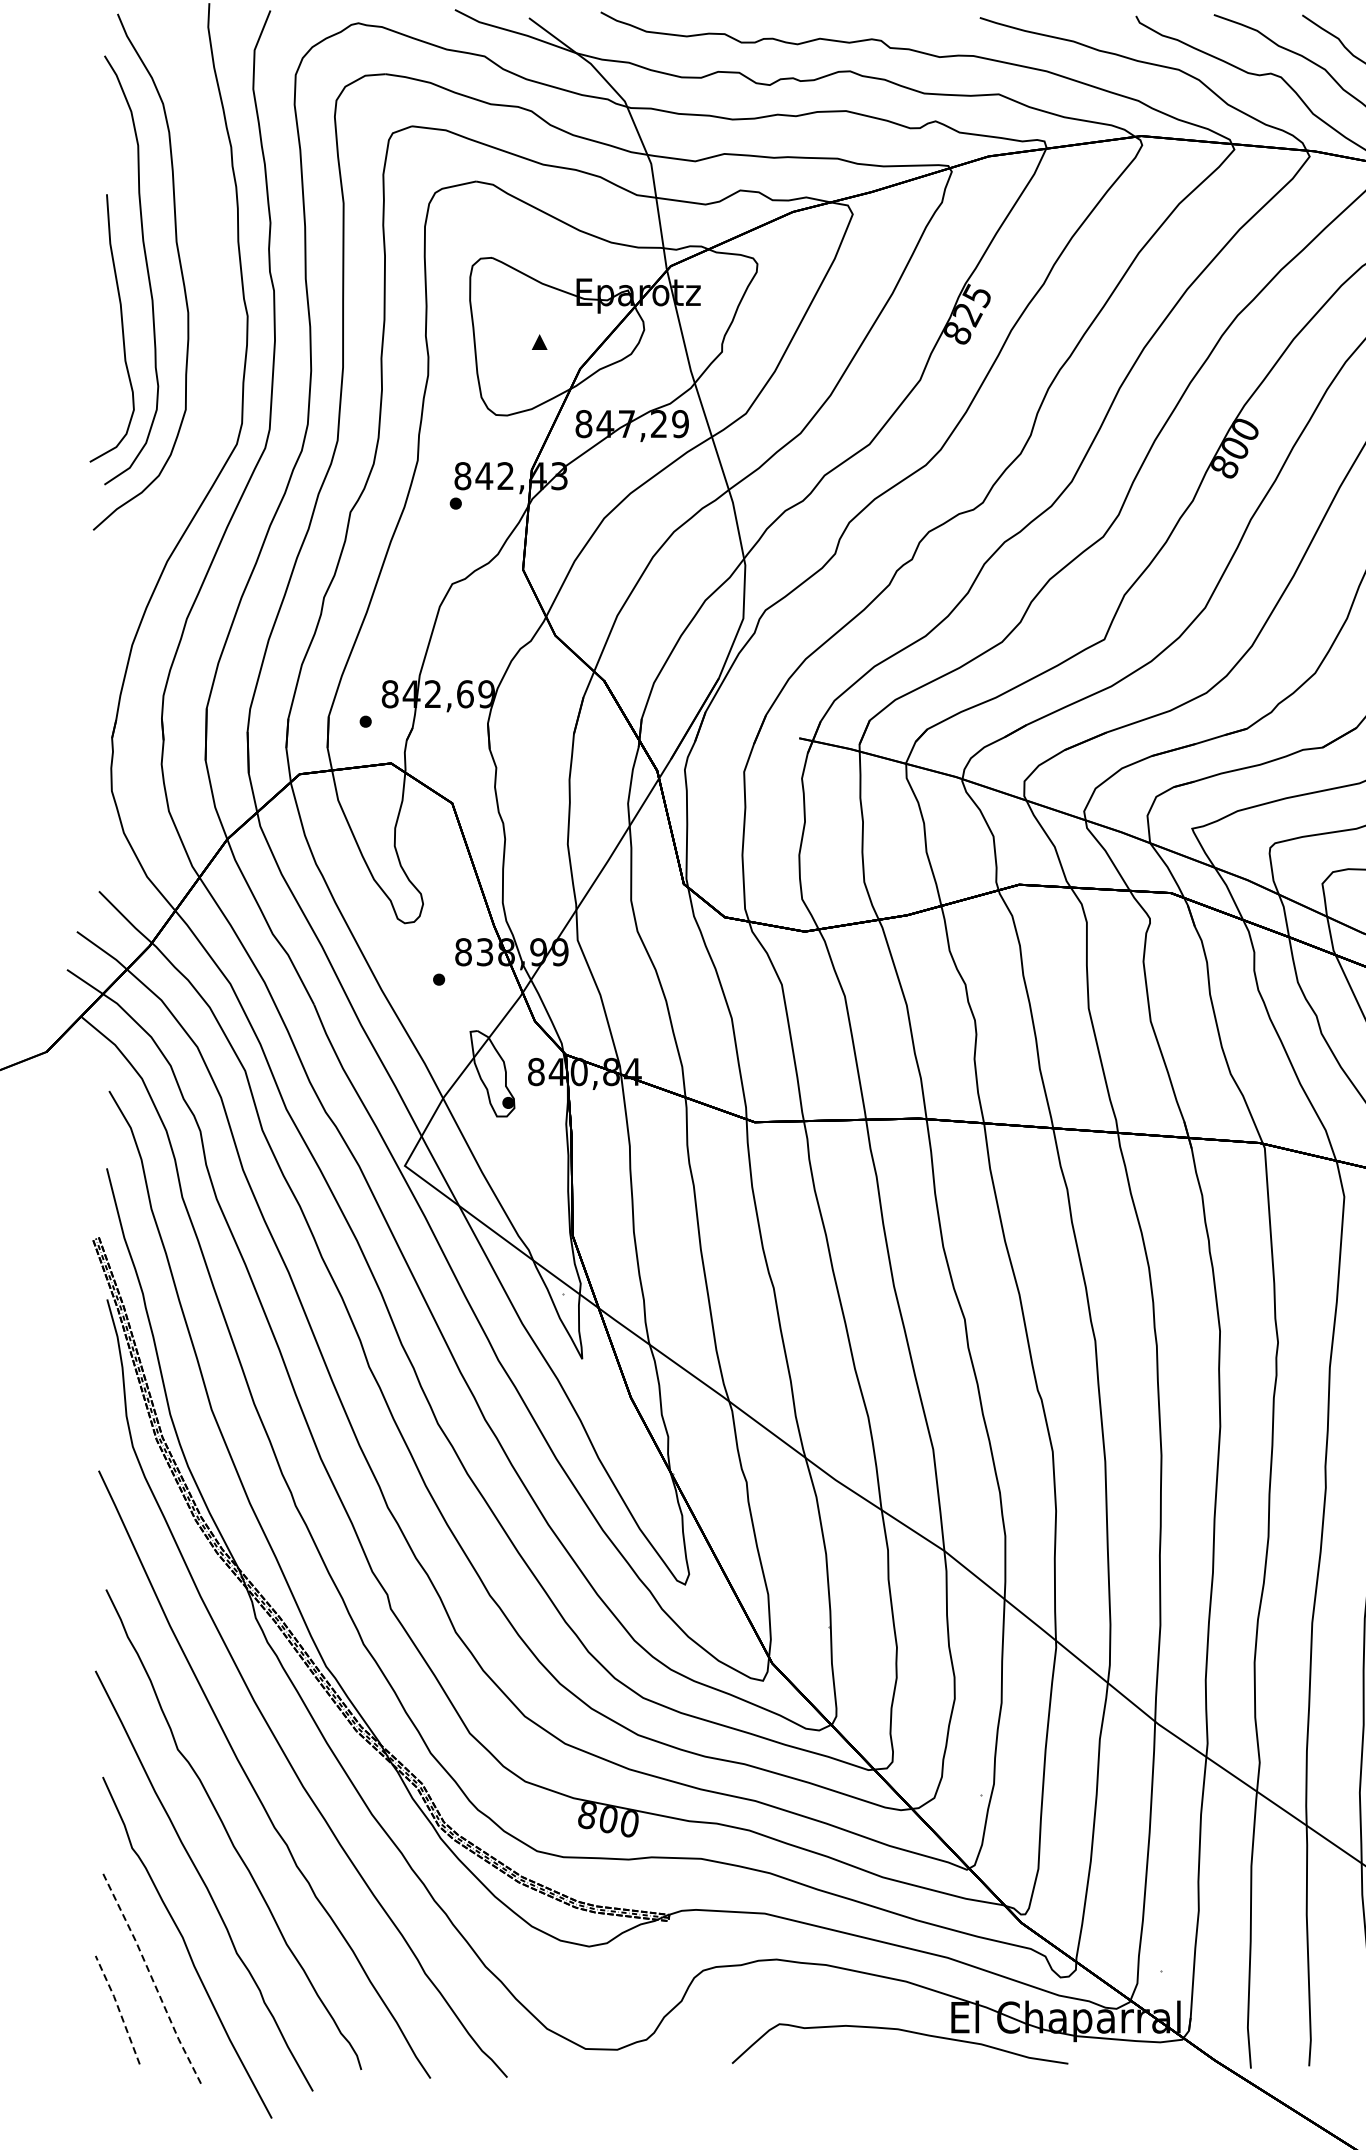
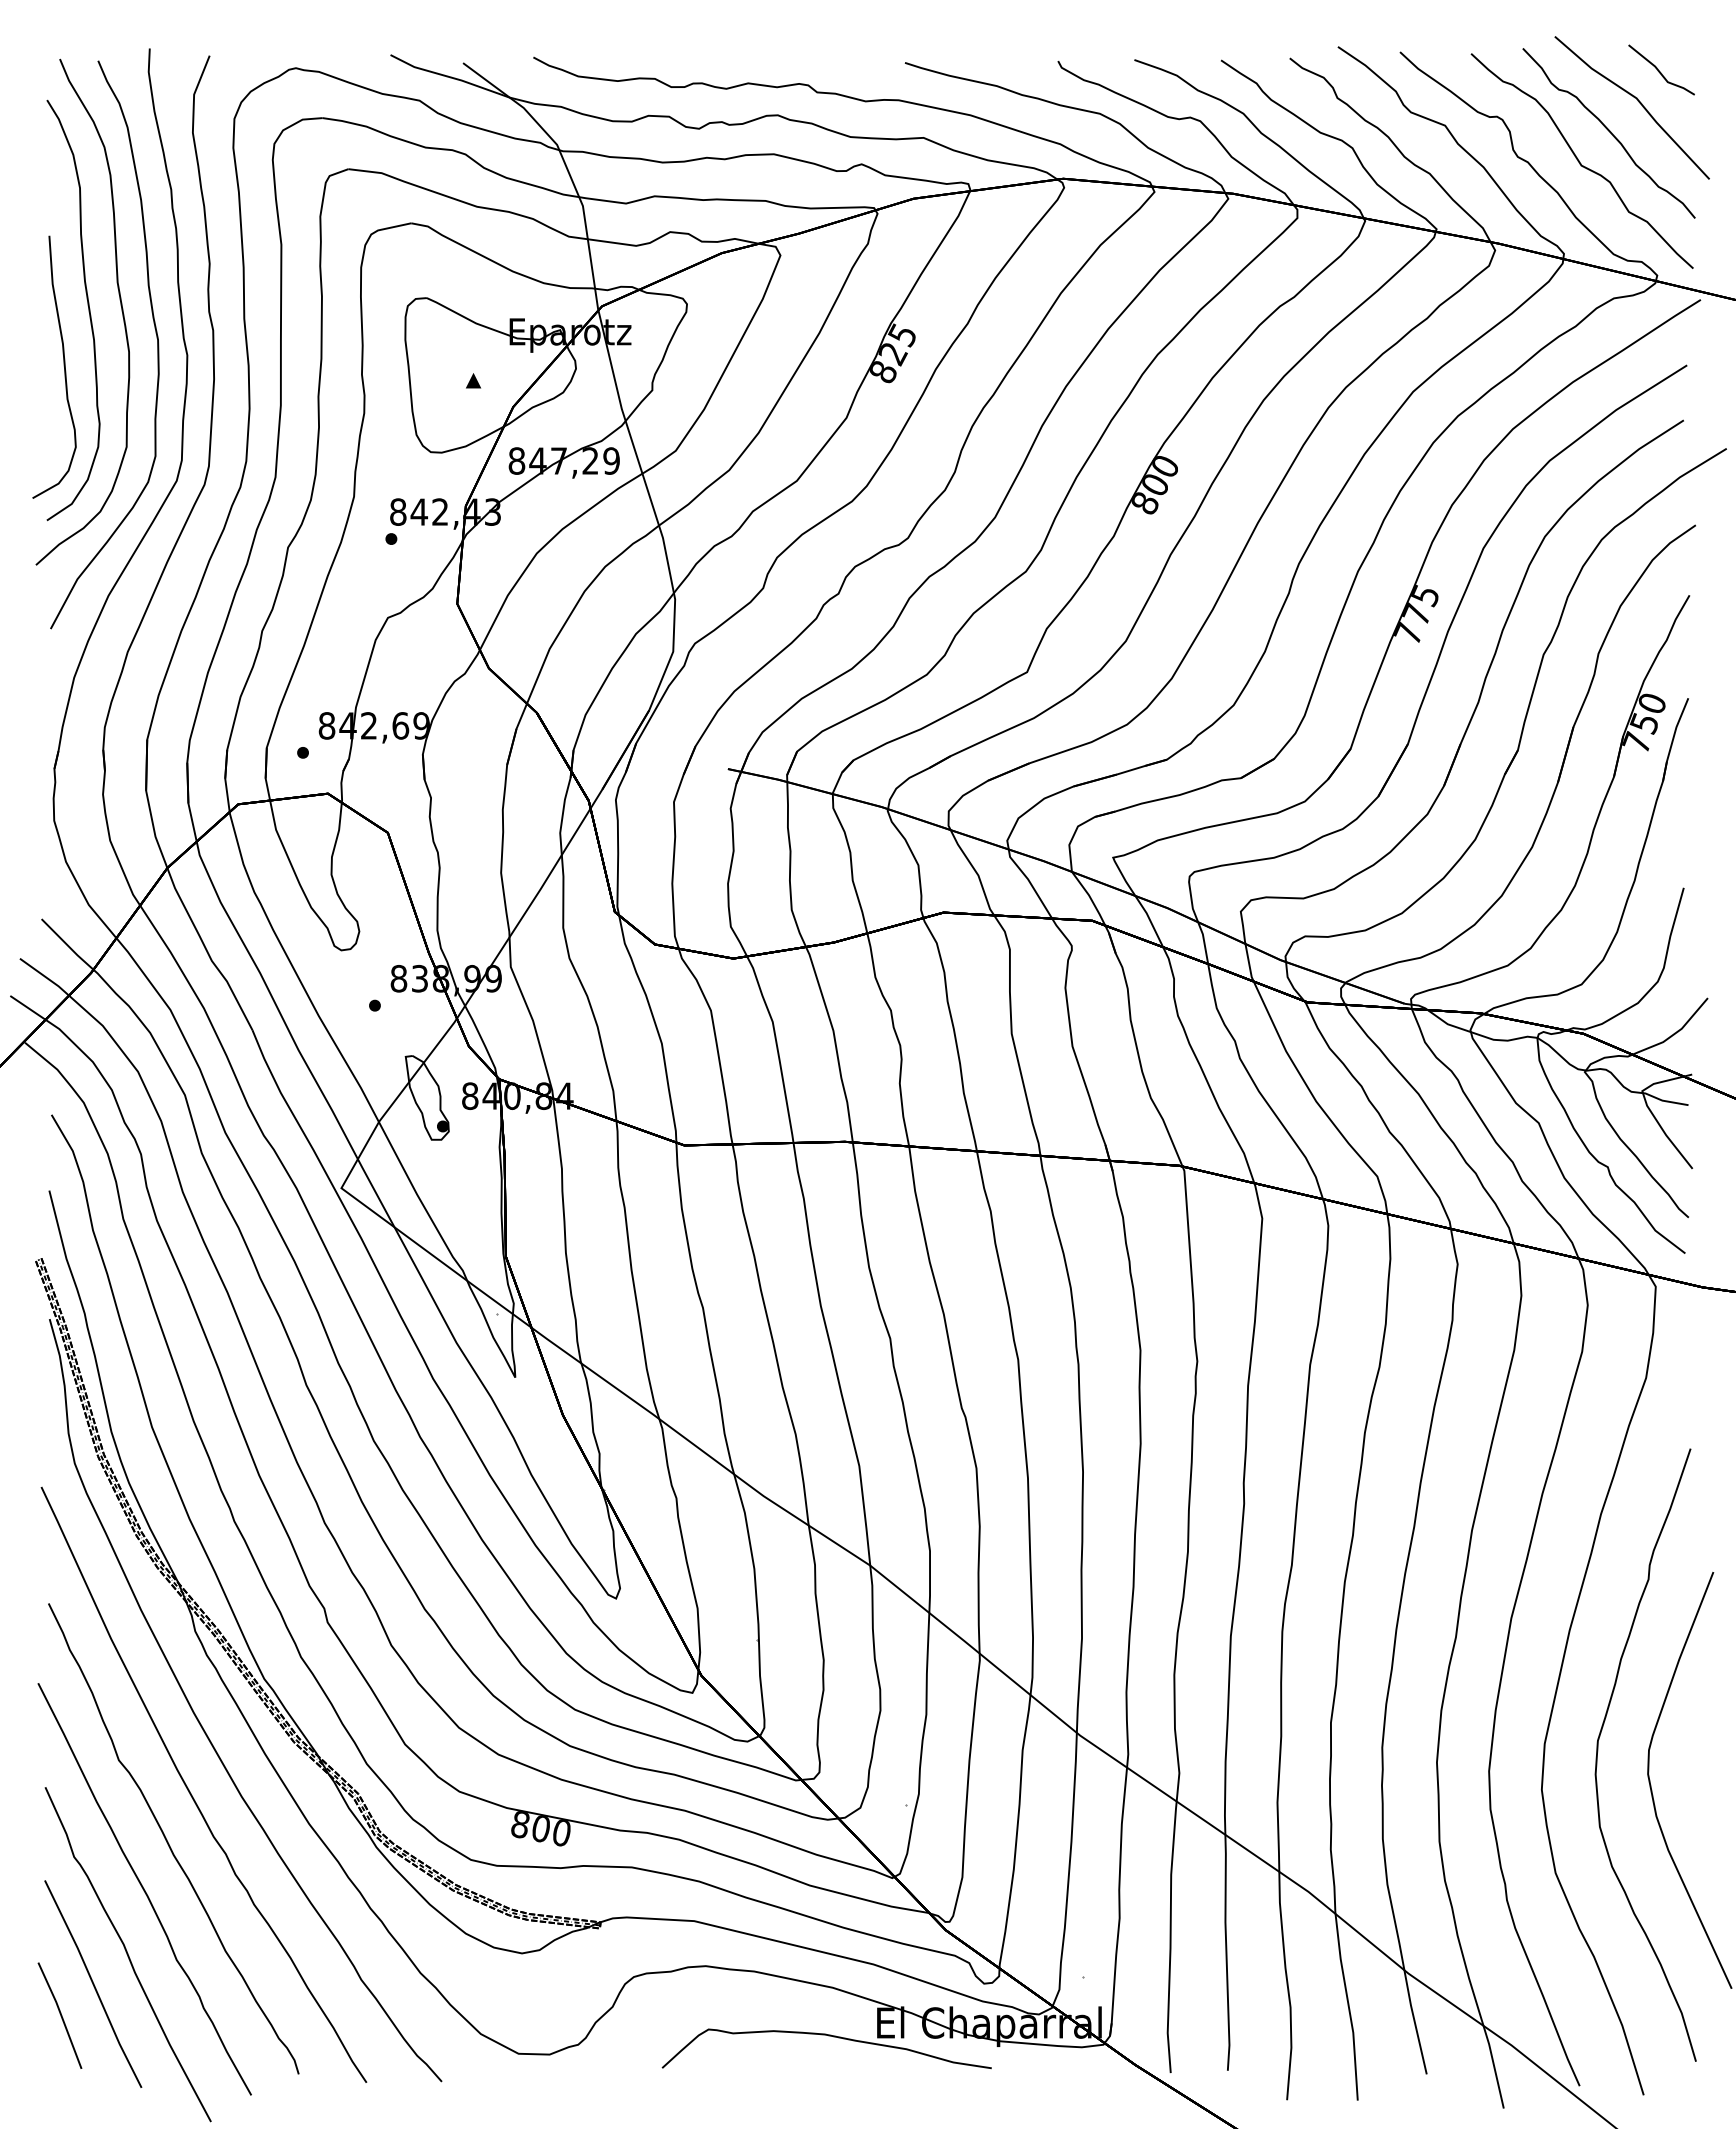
curve: (215, 293) -> (155, 333), added
line: (151, 1977) -> (93, 1983), dashed -> solid
line: (118, 2008) -> (60, 2014), dashed -> solid

